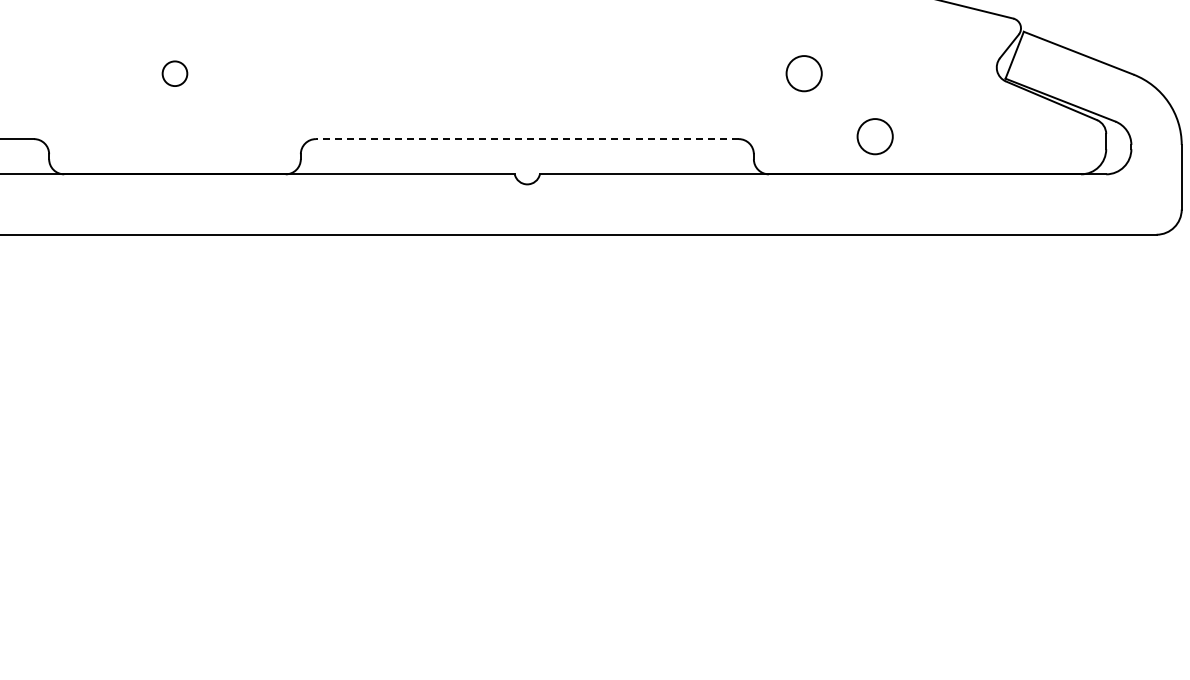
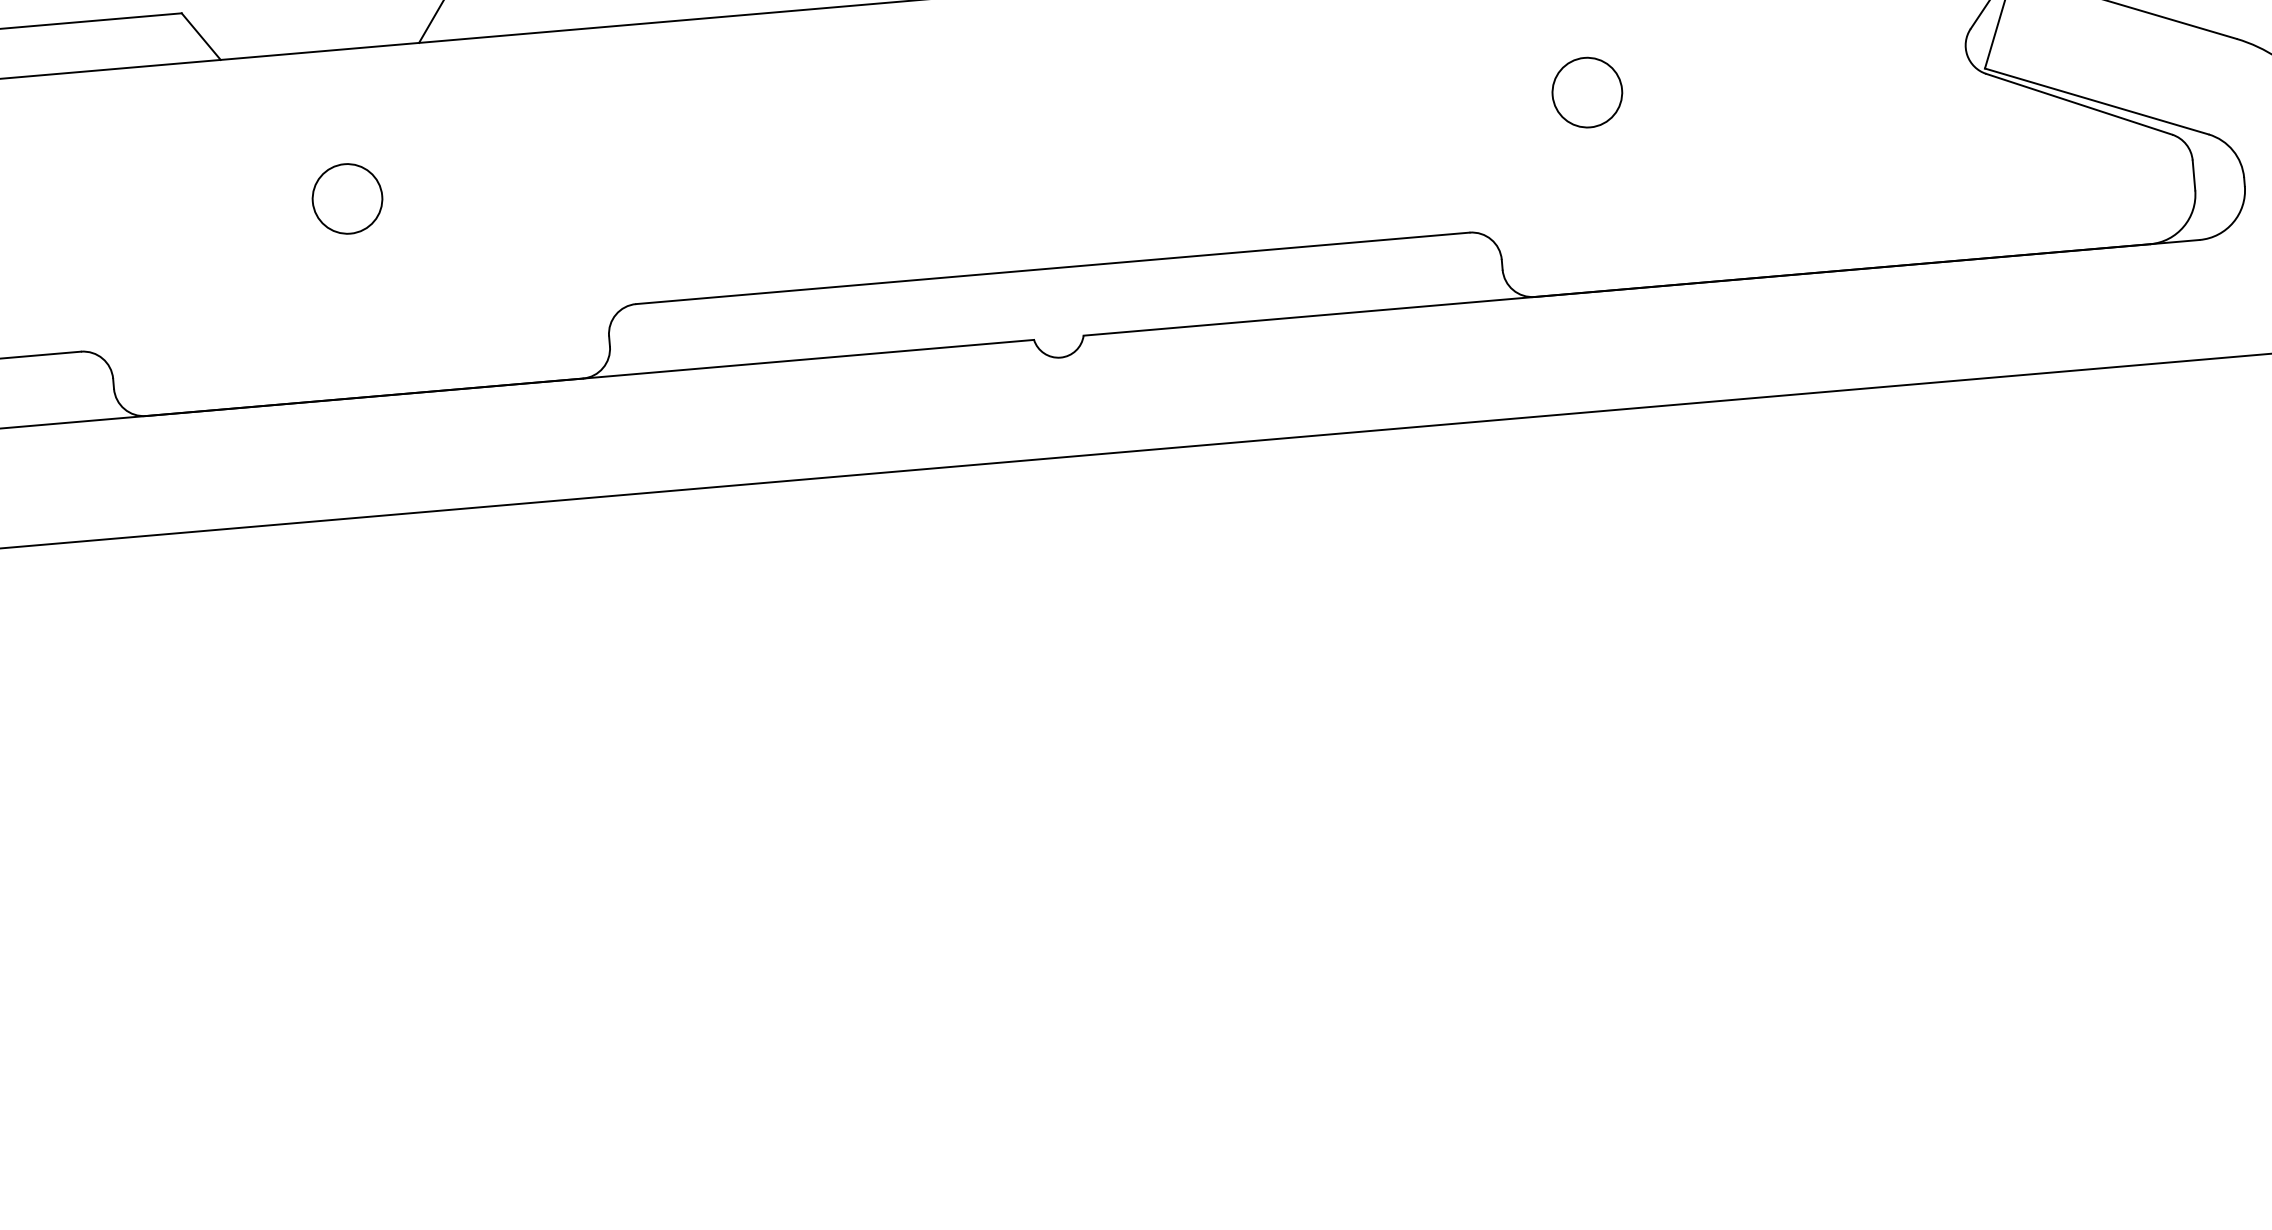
circle: (174, 73) -> (346, 198), size x1.43
circle: (874, 136) -> (1736, 204), removed
line: (526, 139) -> (1051, 269), dashed -> solid

